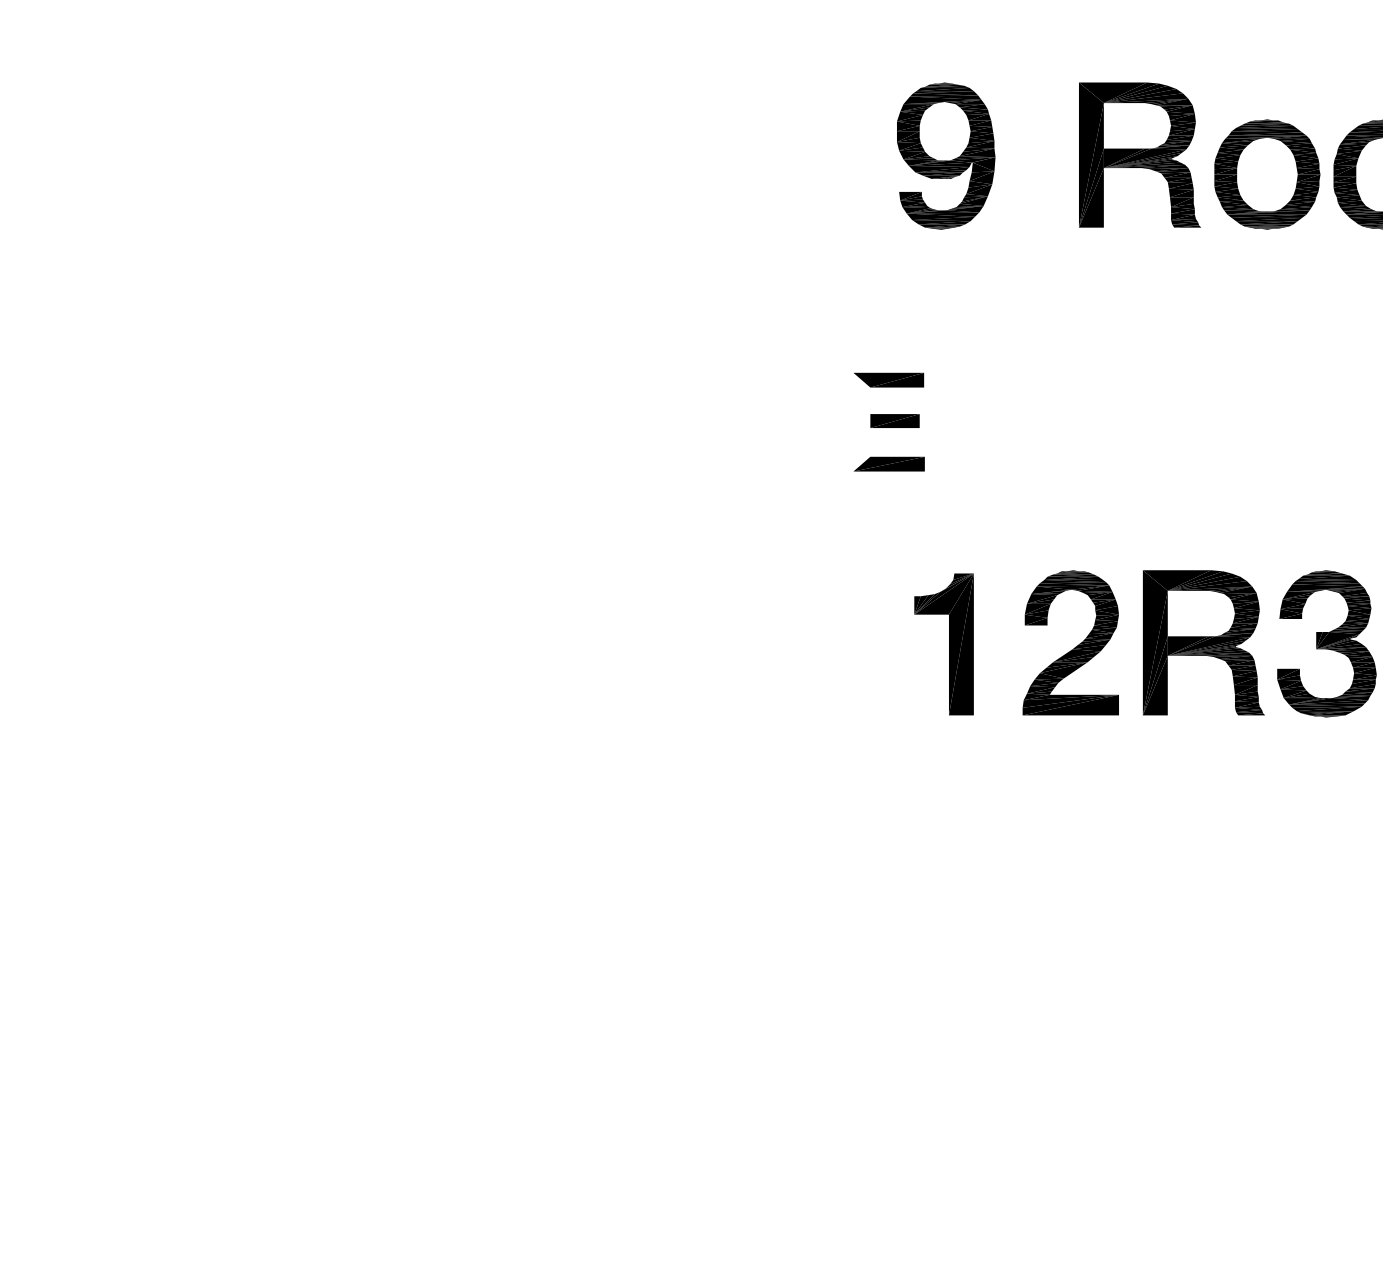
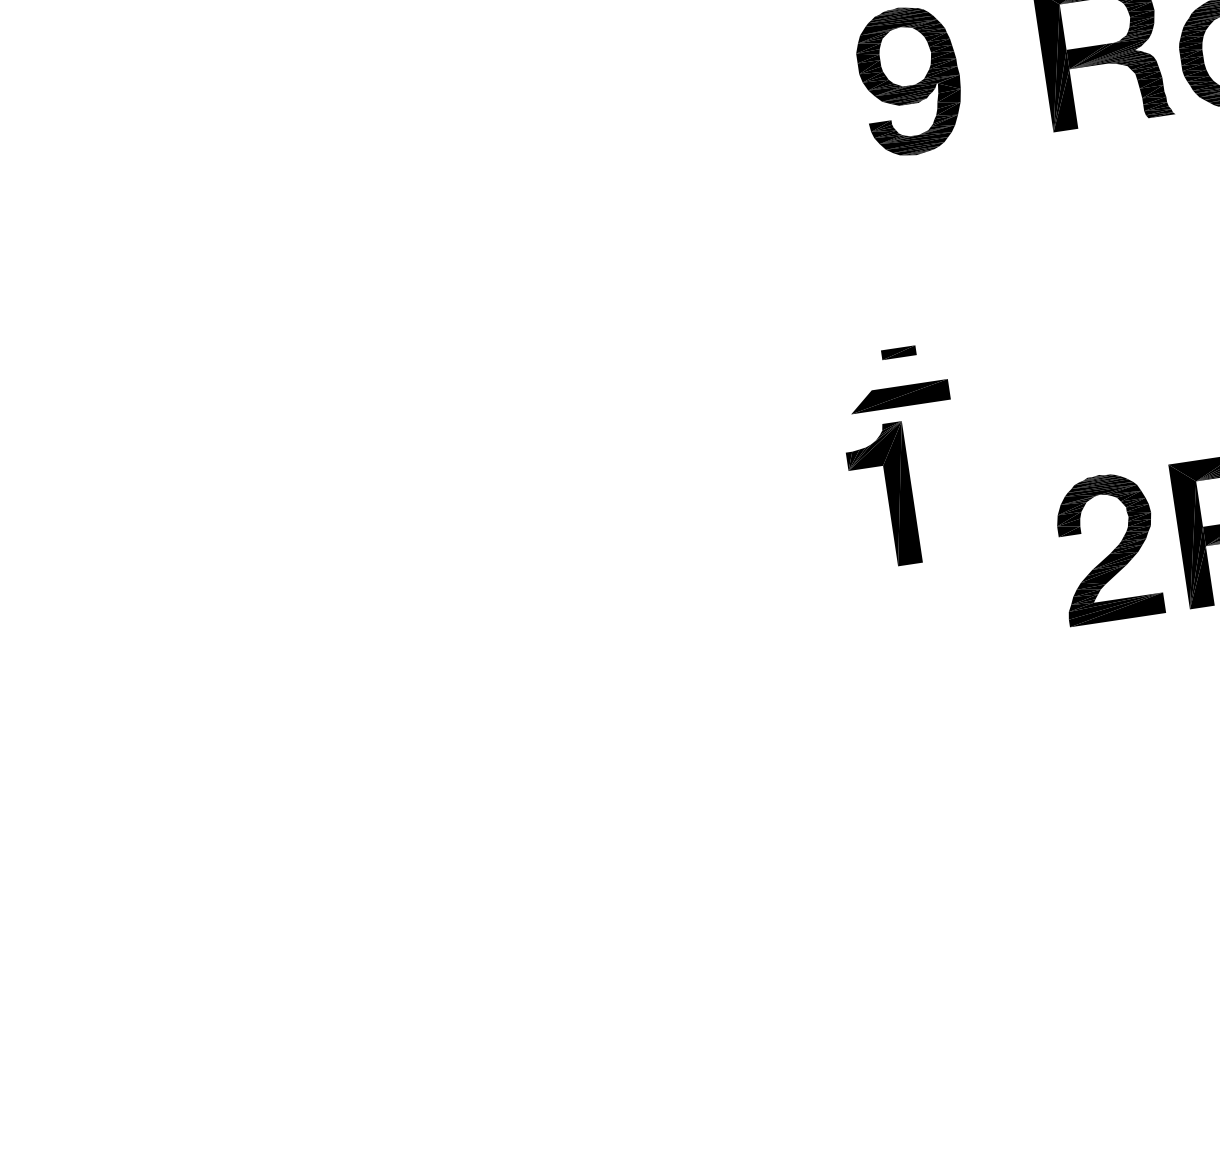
part: (889, 379) -> (887, 312), removed
part: (894, 420) -> (898, 352), size x0.7
part: (888, 463) -> (898, 396), size x1.4
part: (943, 644) -> (882, 496), moved

